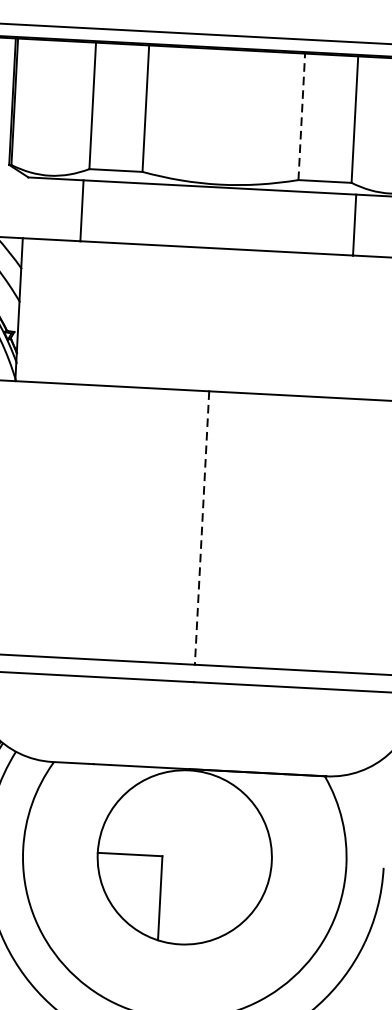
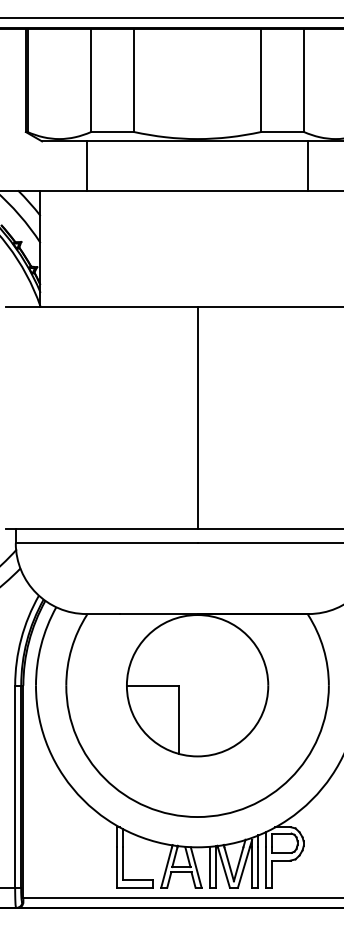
line: (301, 116) -> (260, 80), dashed -> solid
line: (201, 528) -> (197, 418), dashed -> solid

